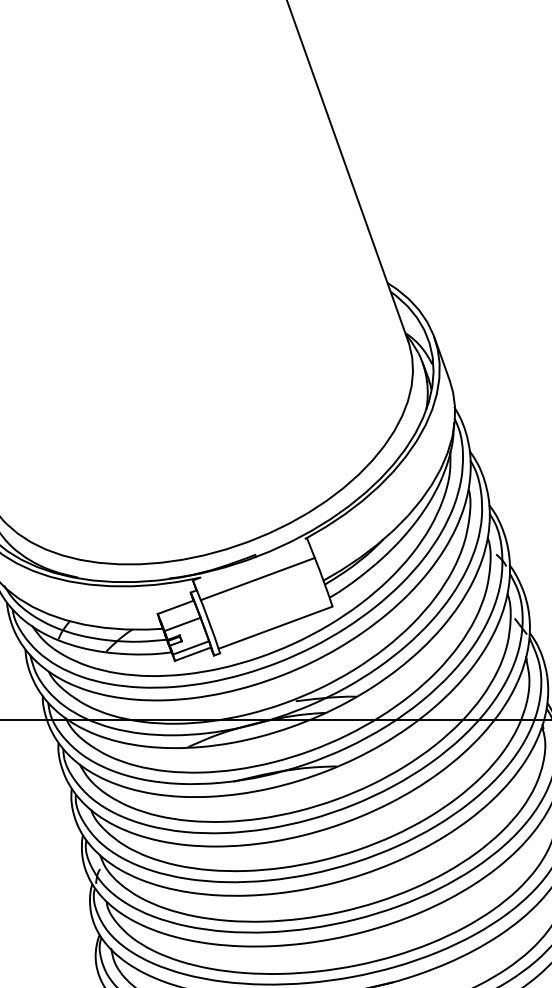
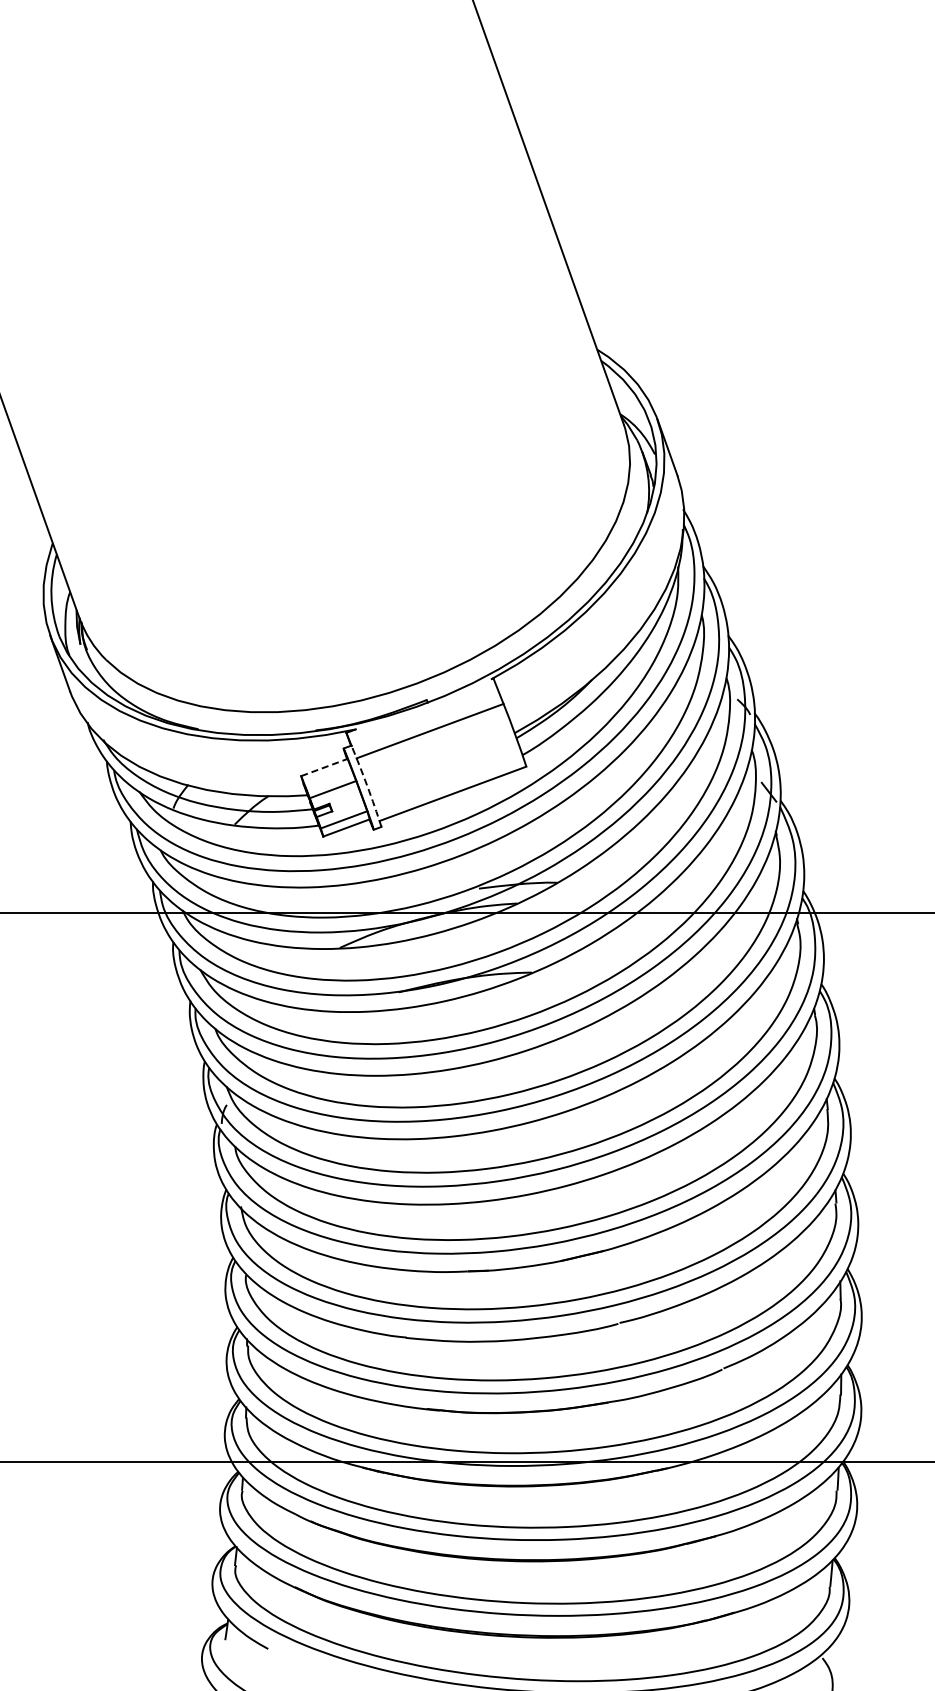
line: (175, 607) -> (324, 767), solid -> dashed
arc: (209, 622) -> (367, 786), solid -> dashed

